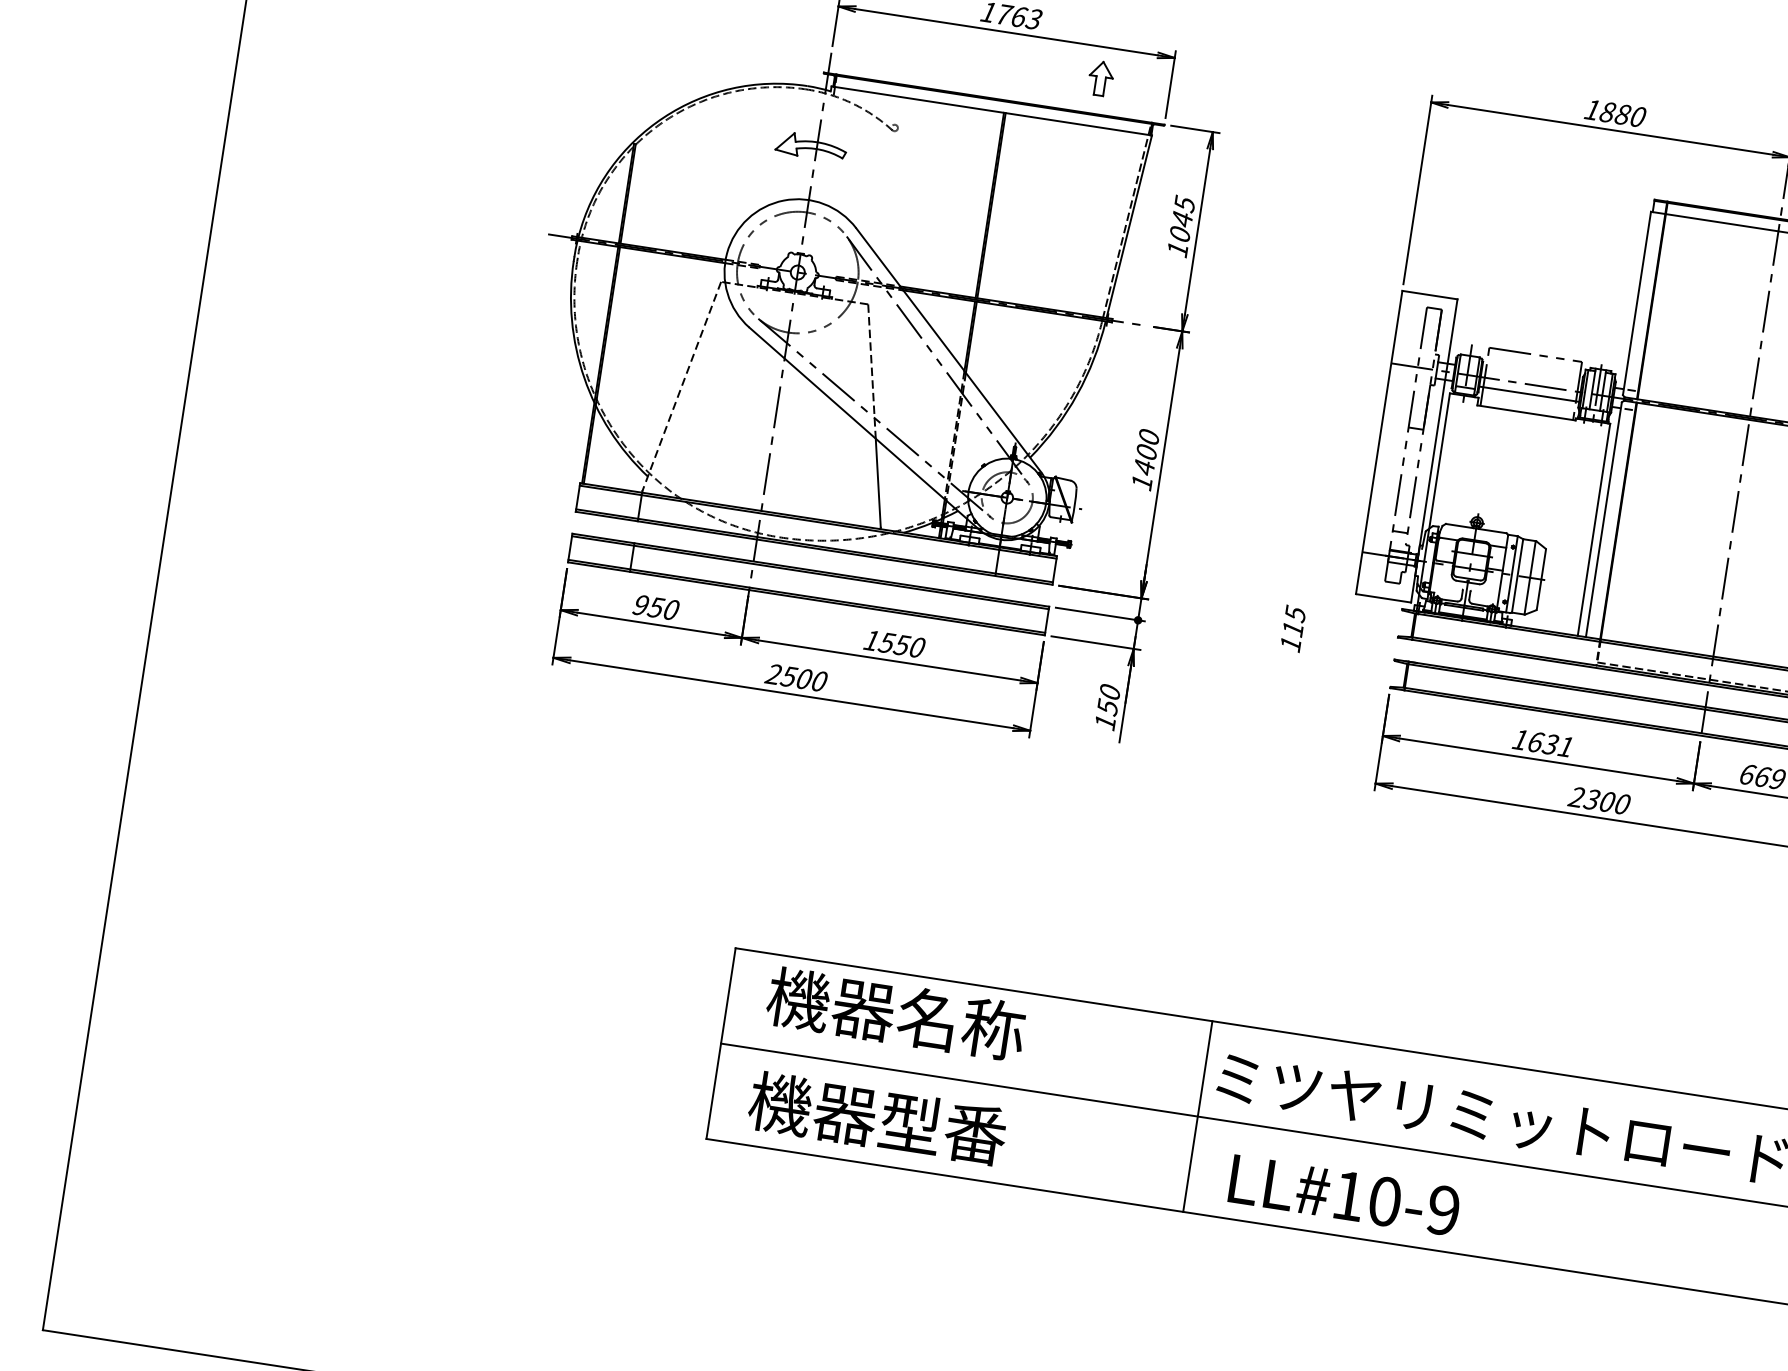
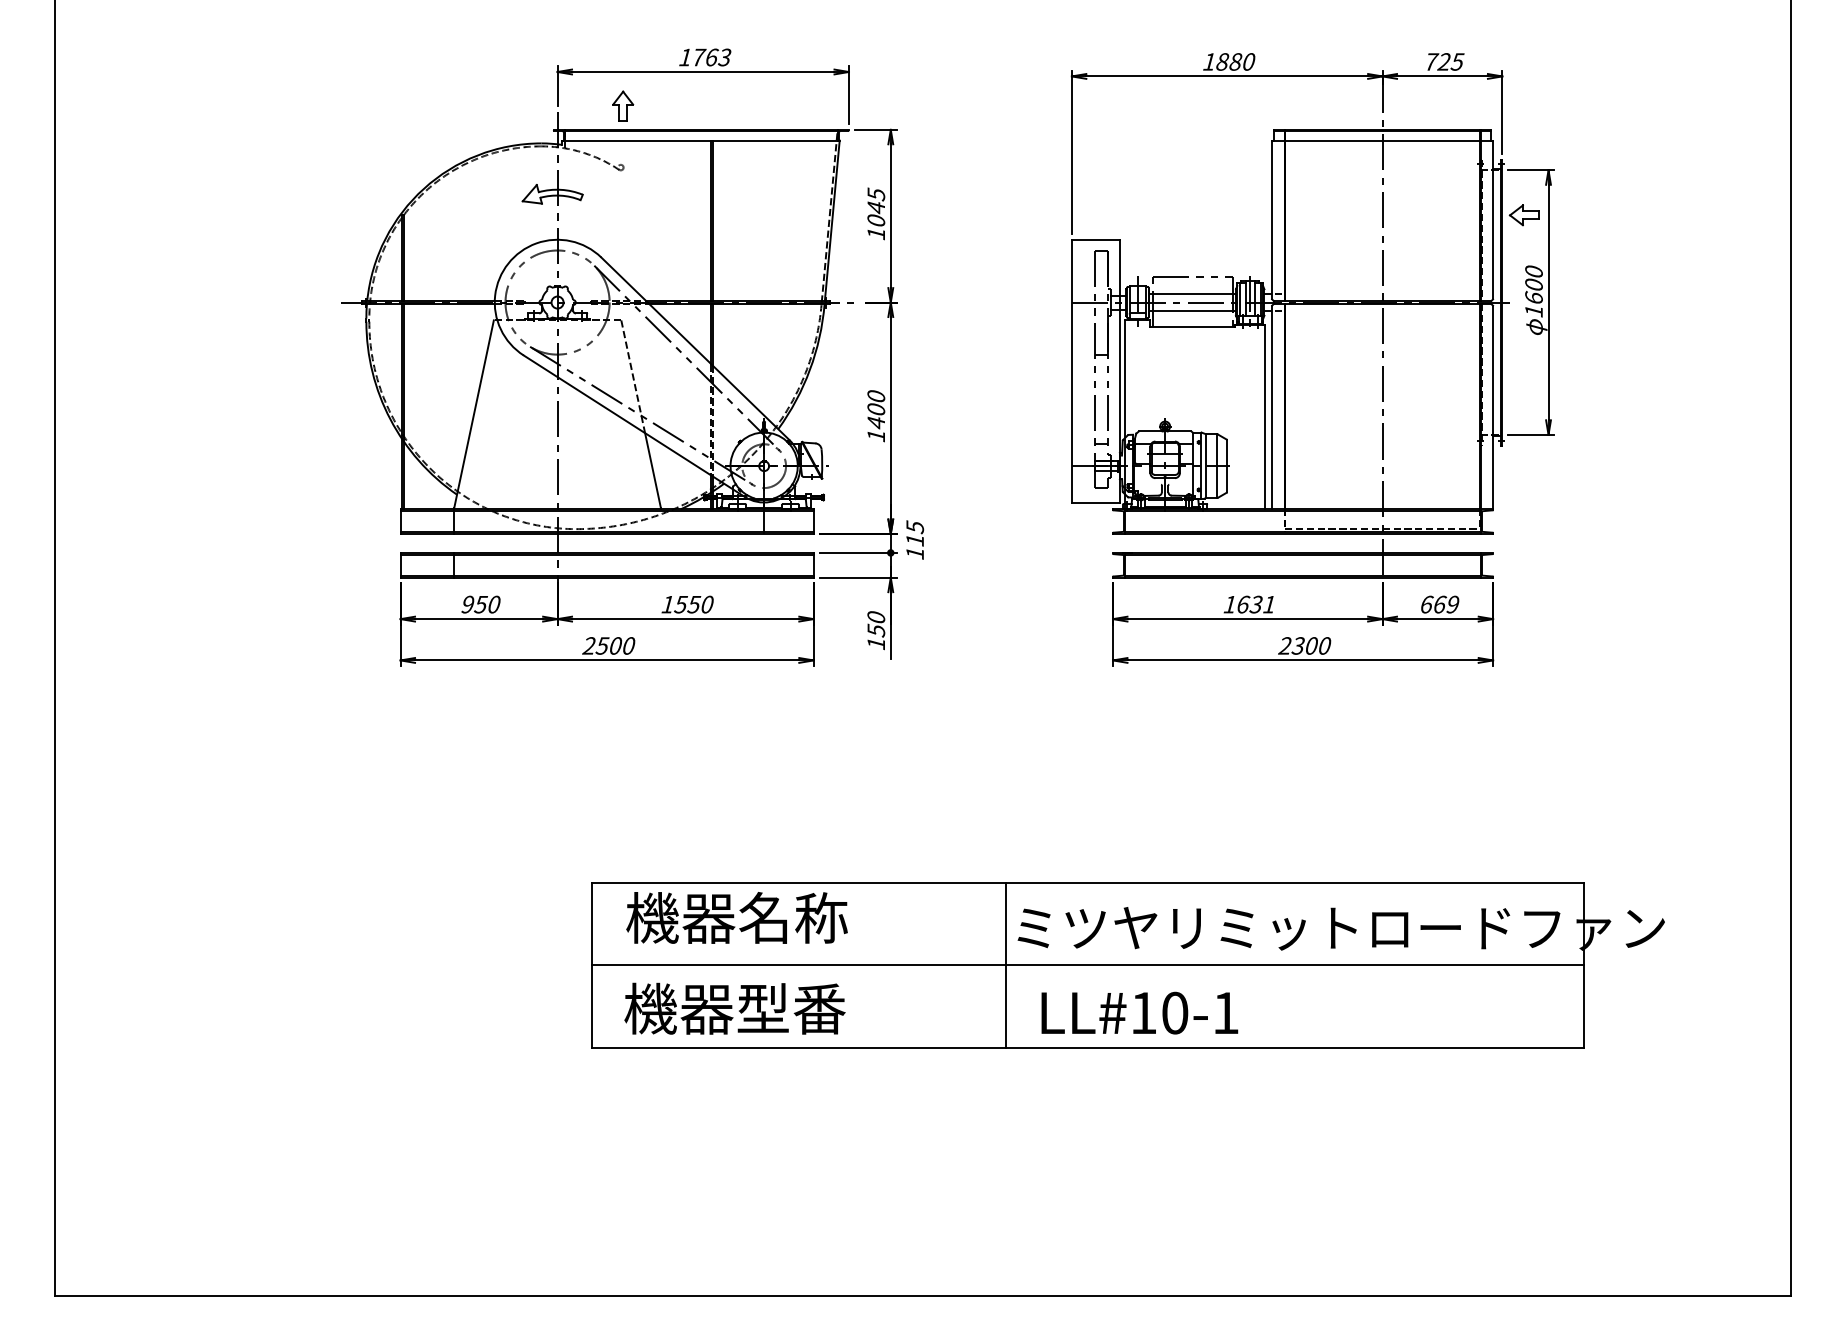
part: (1101, 78) -> (623, 105), moved
line: (1531, 375) -> (1192, 294), added
line: (682, 387) -> (474, 414), dashed -> solid
text: (1293, 628) -> (915, 539), moved
text: (1443, 1209) -> (1225, 1012), LL#10-9 -> LL#10-1

